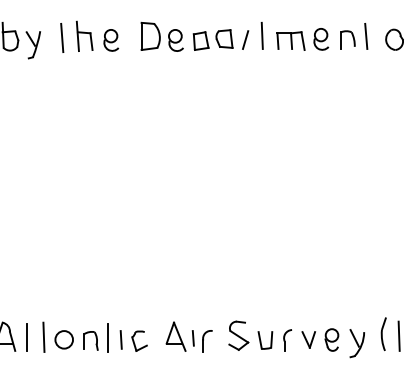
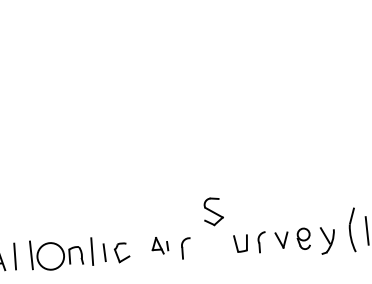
part: (383, 333) -> (352, 229), size x1.4
part: (238, 335) -> (213, 211), moved
part: (179, 336) -> (159, 245), size x0.6
circle: (64, 339) -> (51, 256), size x1.6

